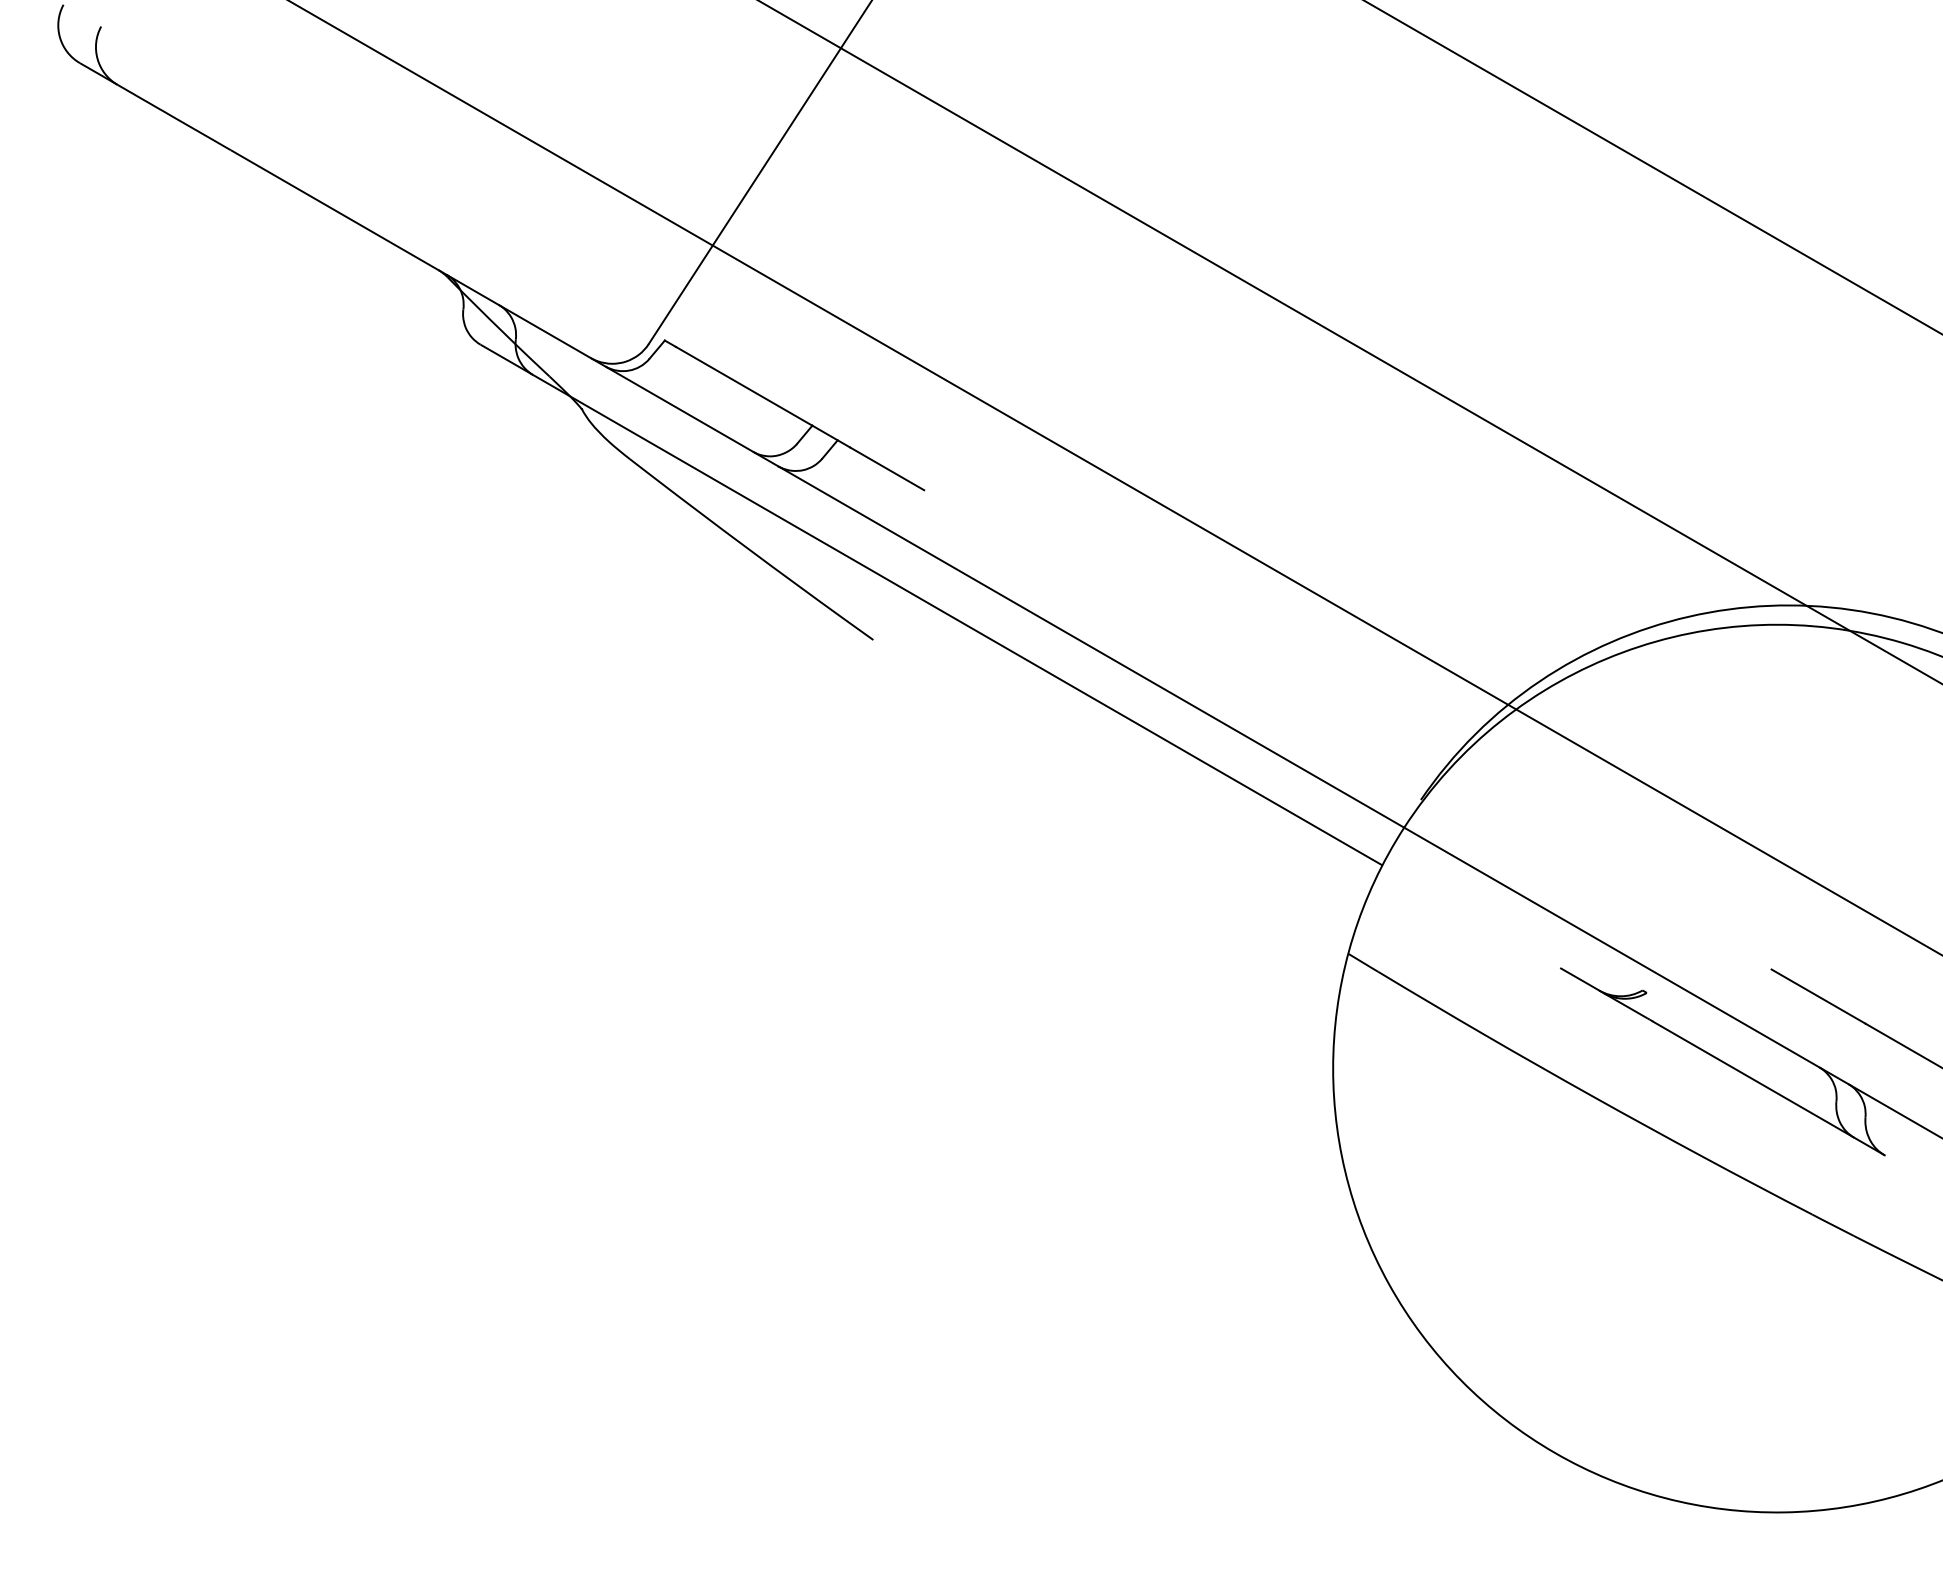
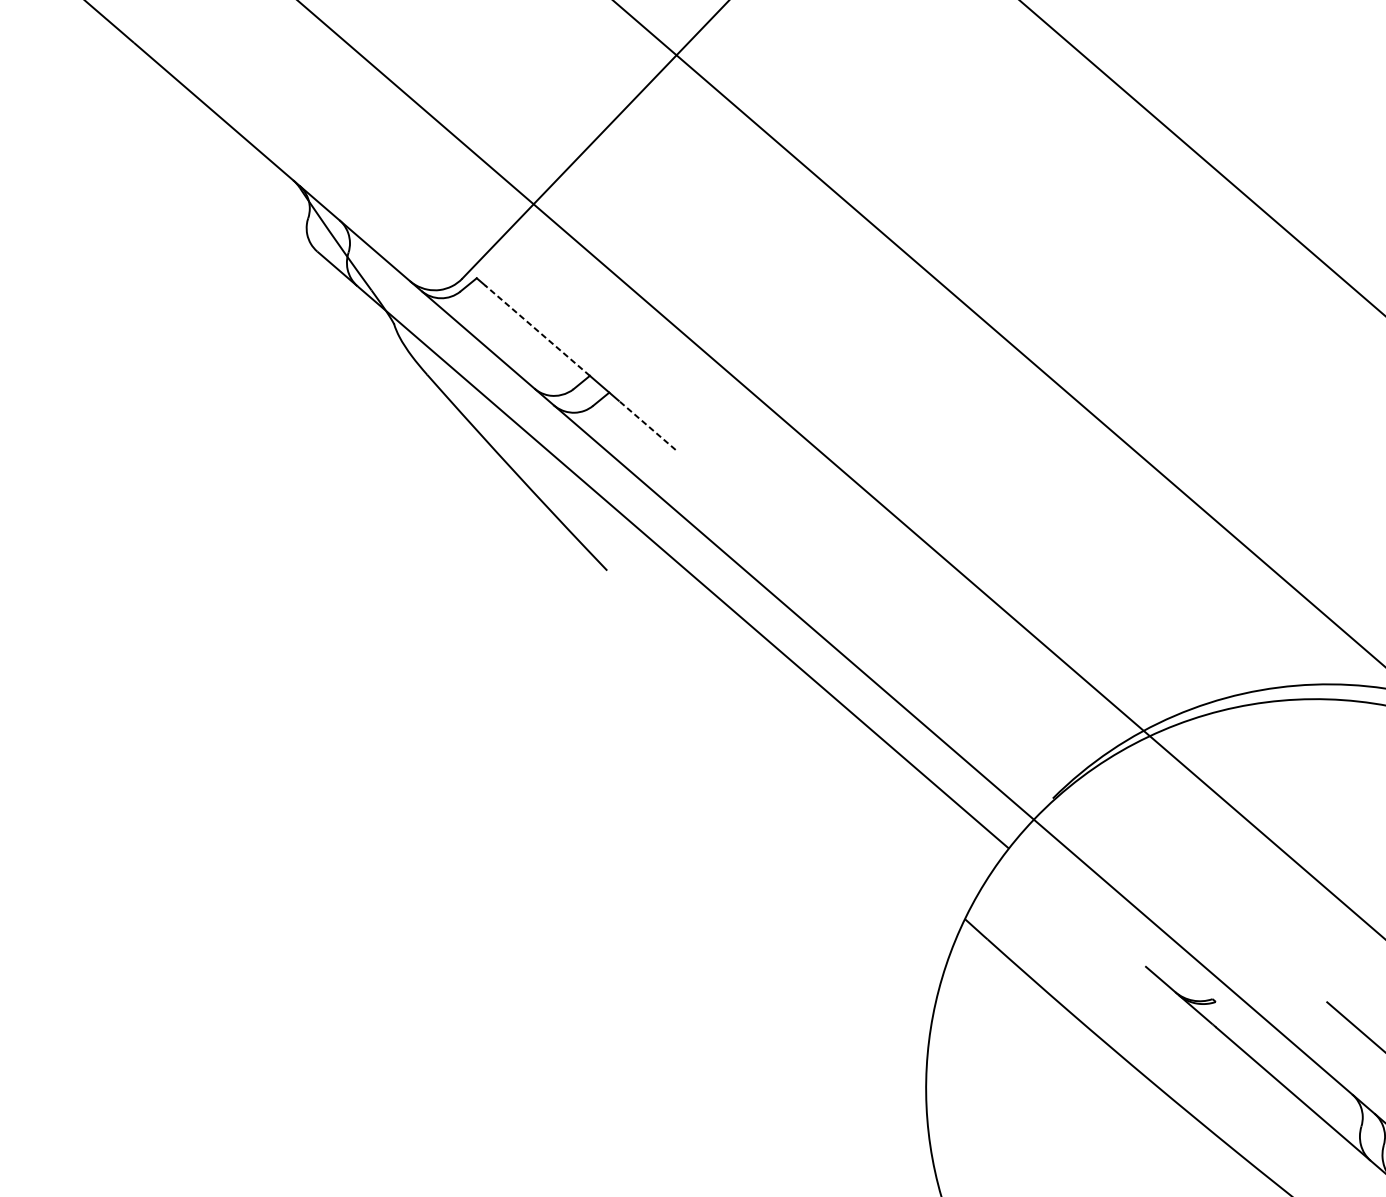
line: (744, 386) -> (537, 330), solid -> dashed
line: (887, 468) -> (647, 425), solid -> dashed

